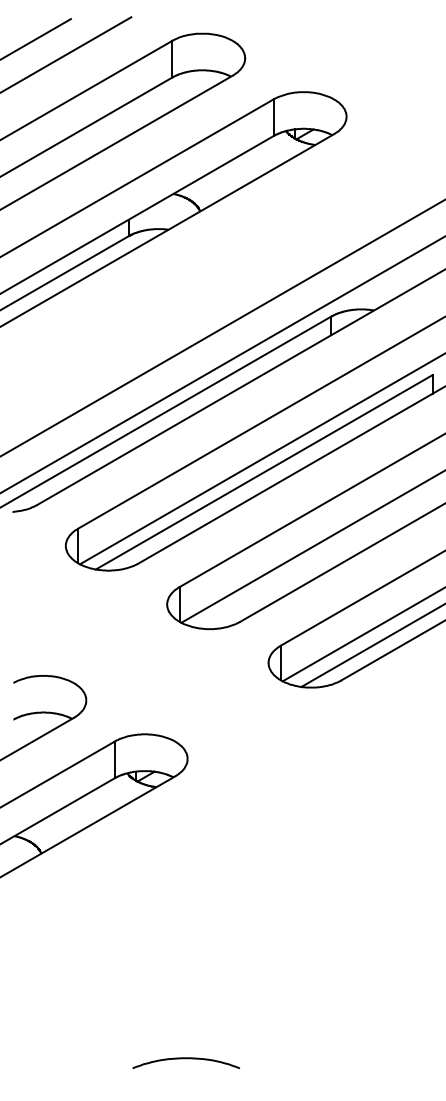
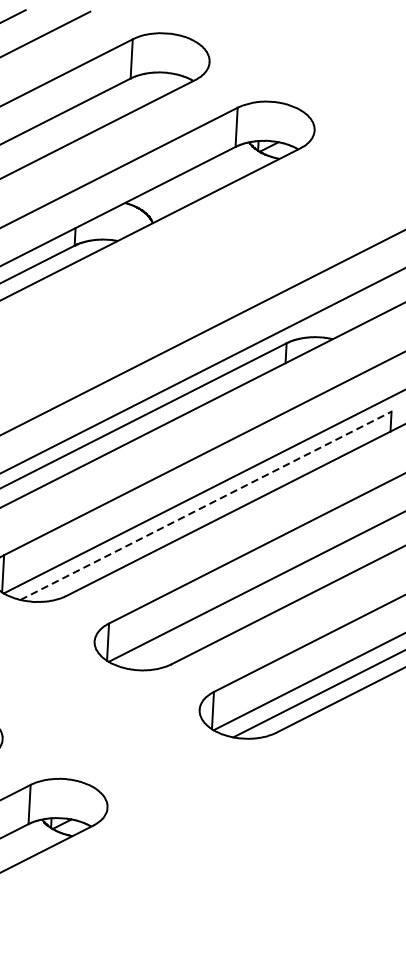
line: (264, 472) -> (206, 506), solid -> dashed

